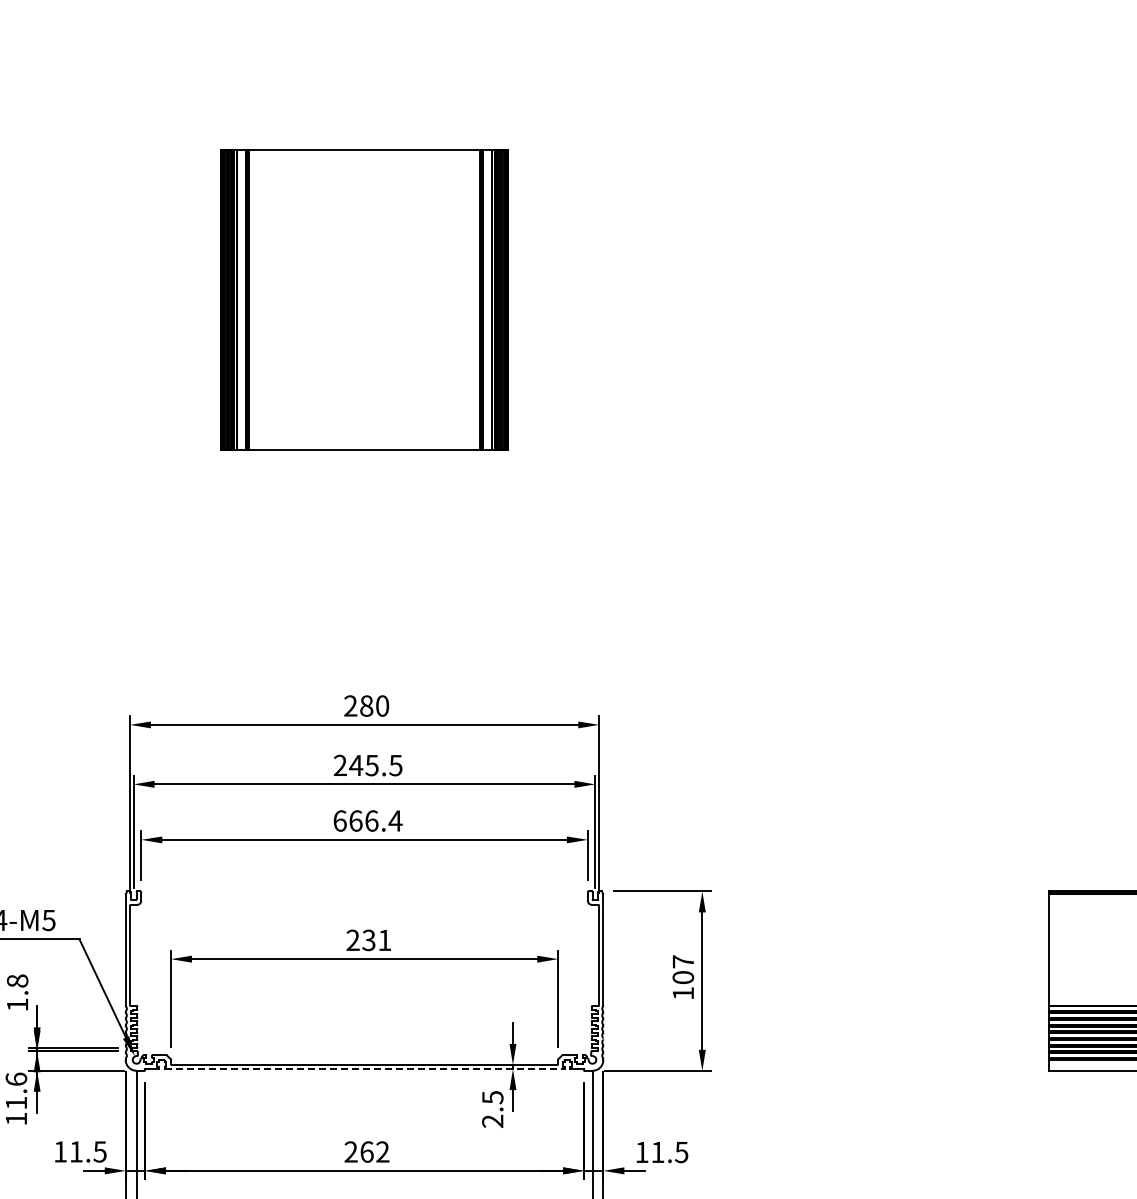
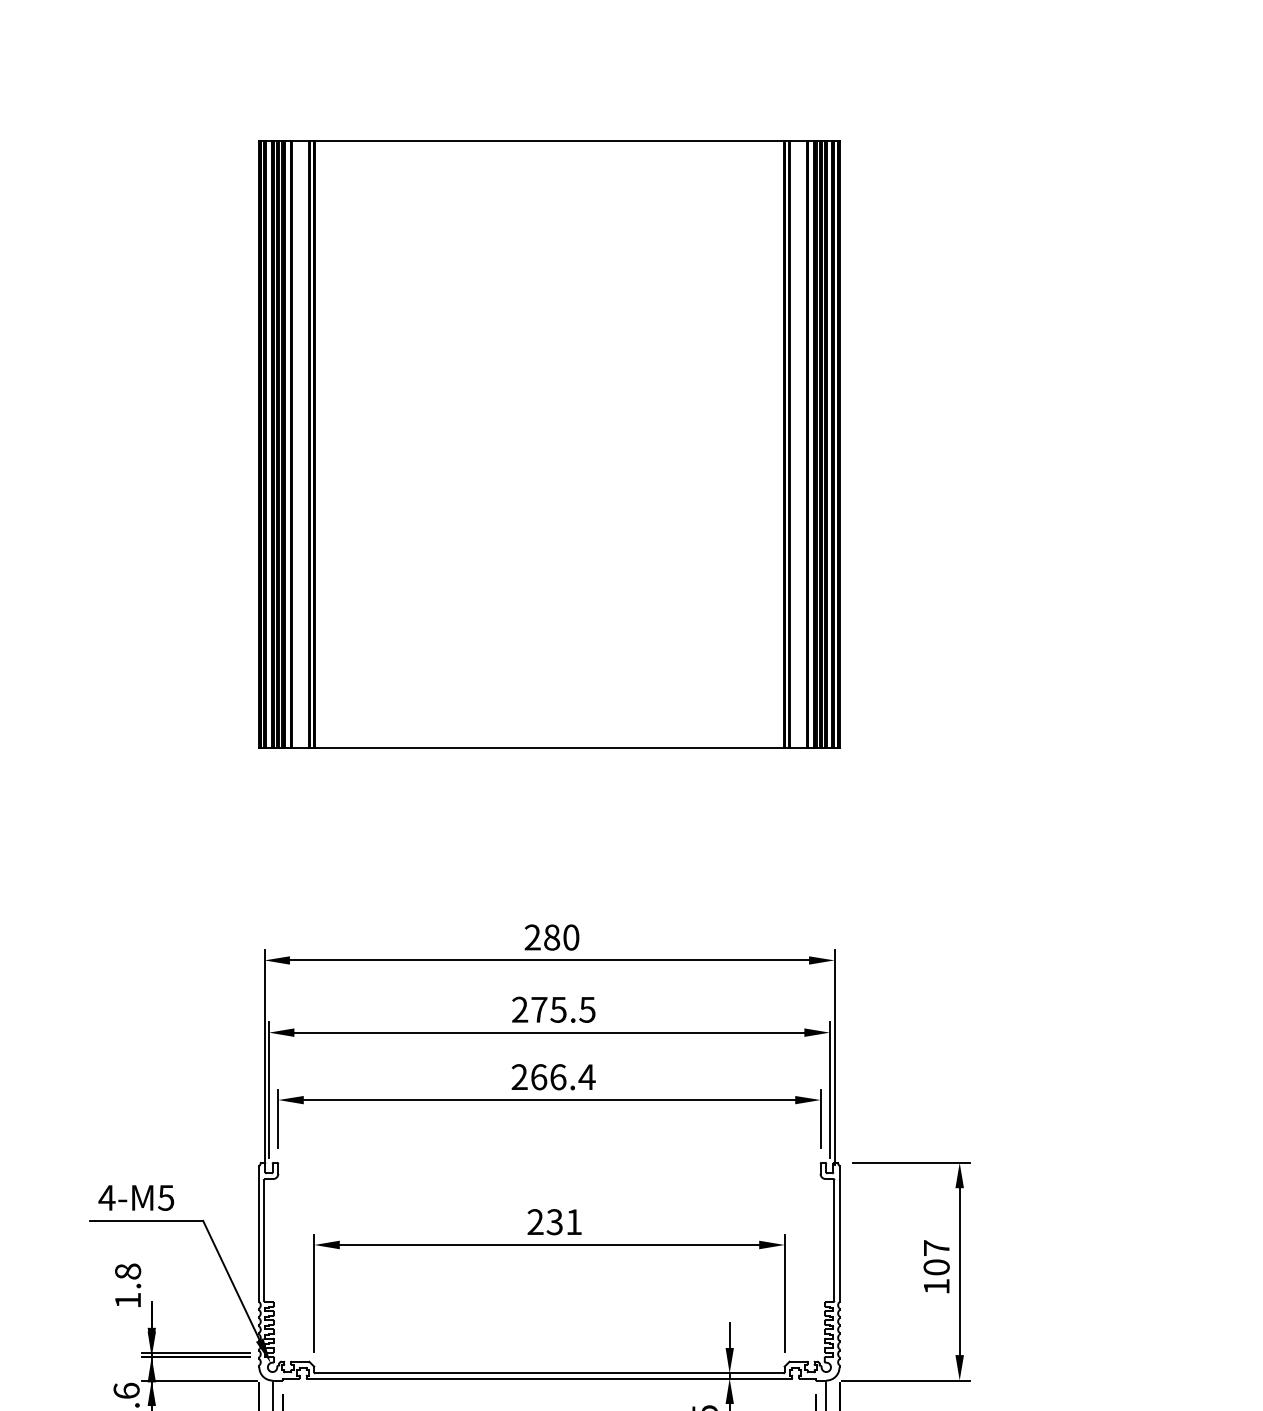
part: (364, 299) -> (549, 443), size x1.67
text: (356, 765) -> (539, 1009), 245.5 -> 275.5
text: (339, 820) -> (519, 1076), 666.4 -> 266.4
line: (365, 1069) -> (550, 1378), dashed -> solid

